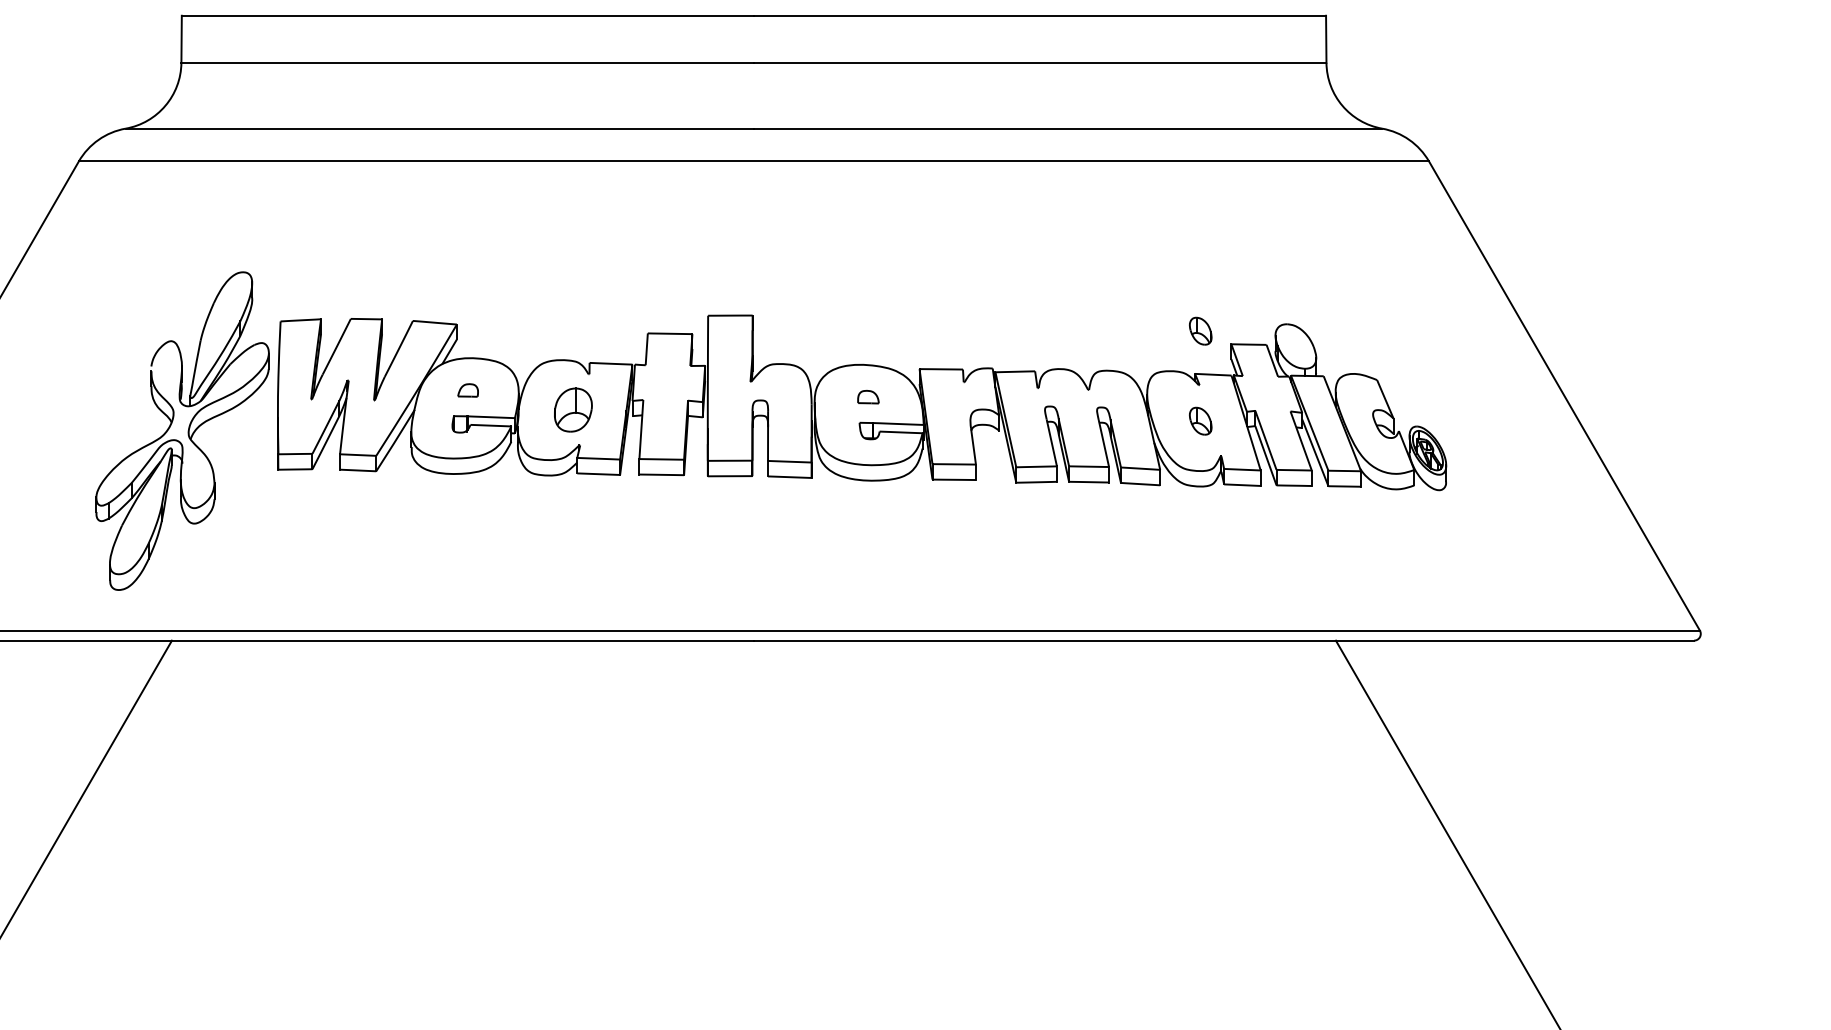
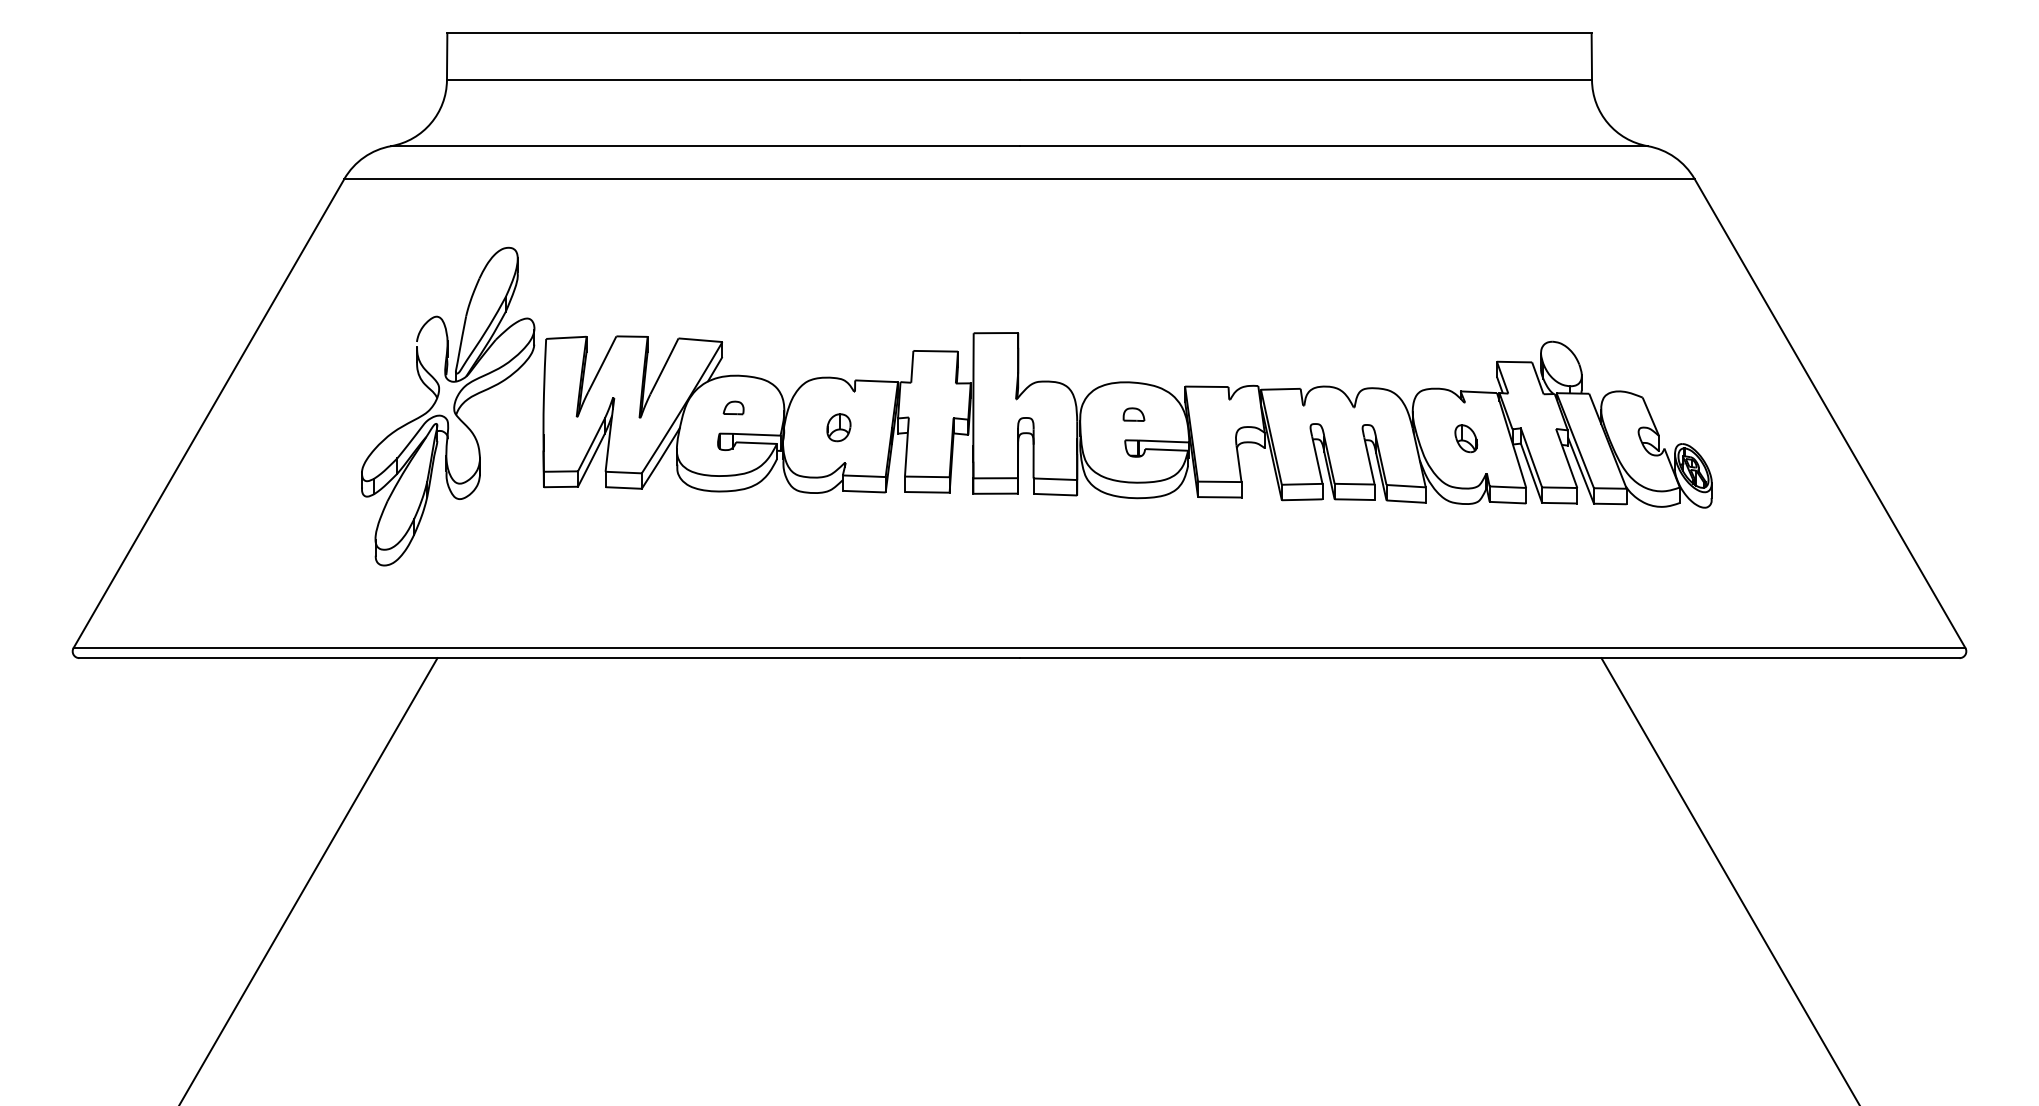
part: (1200, 331) -> (1466, 348), removed
part: (572, 410) -> (838, 427), size x0.62
part: (182, 431) -> (448, 406), moved

